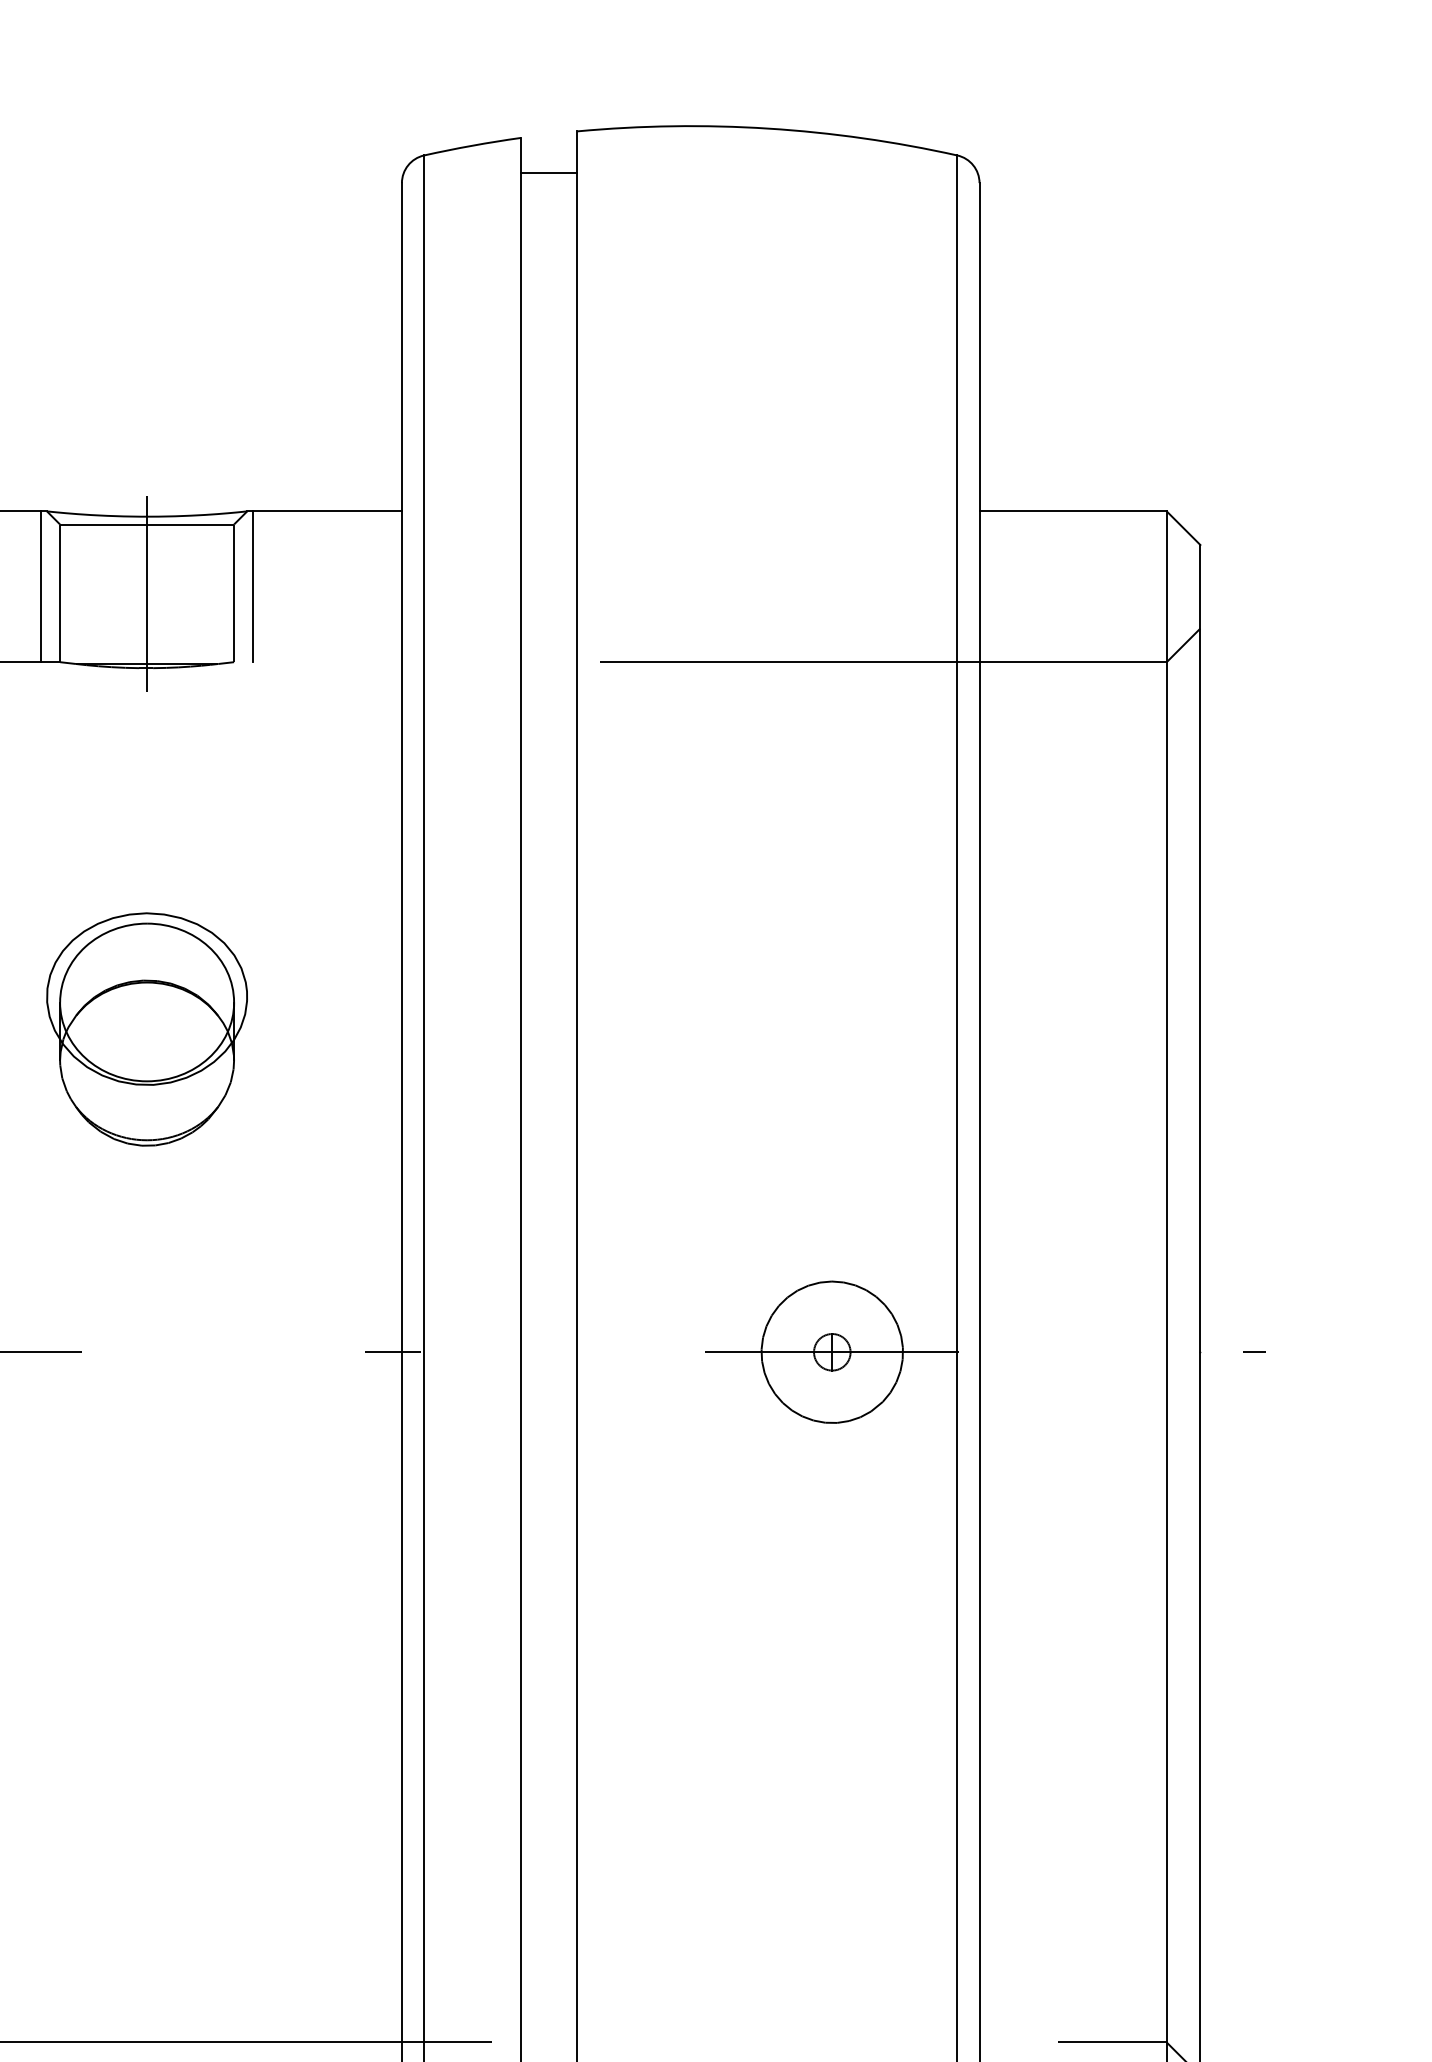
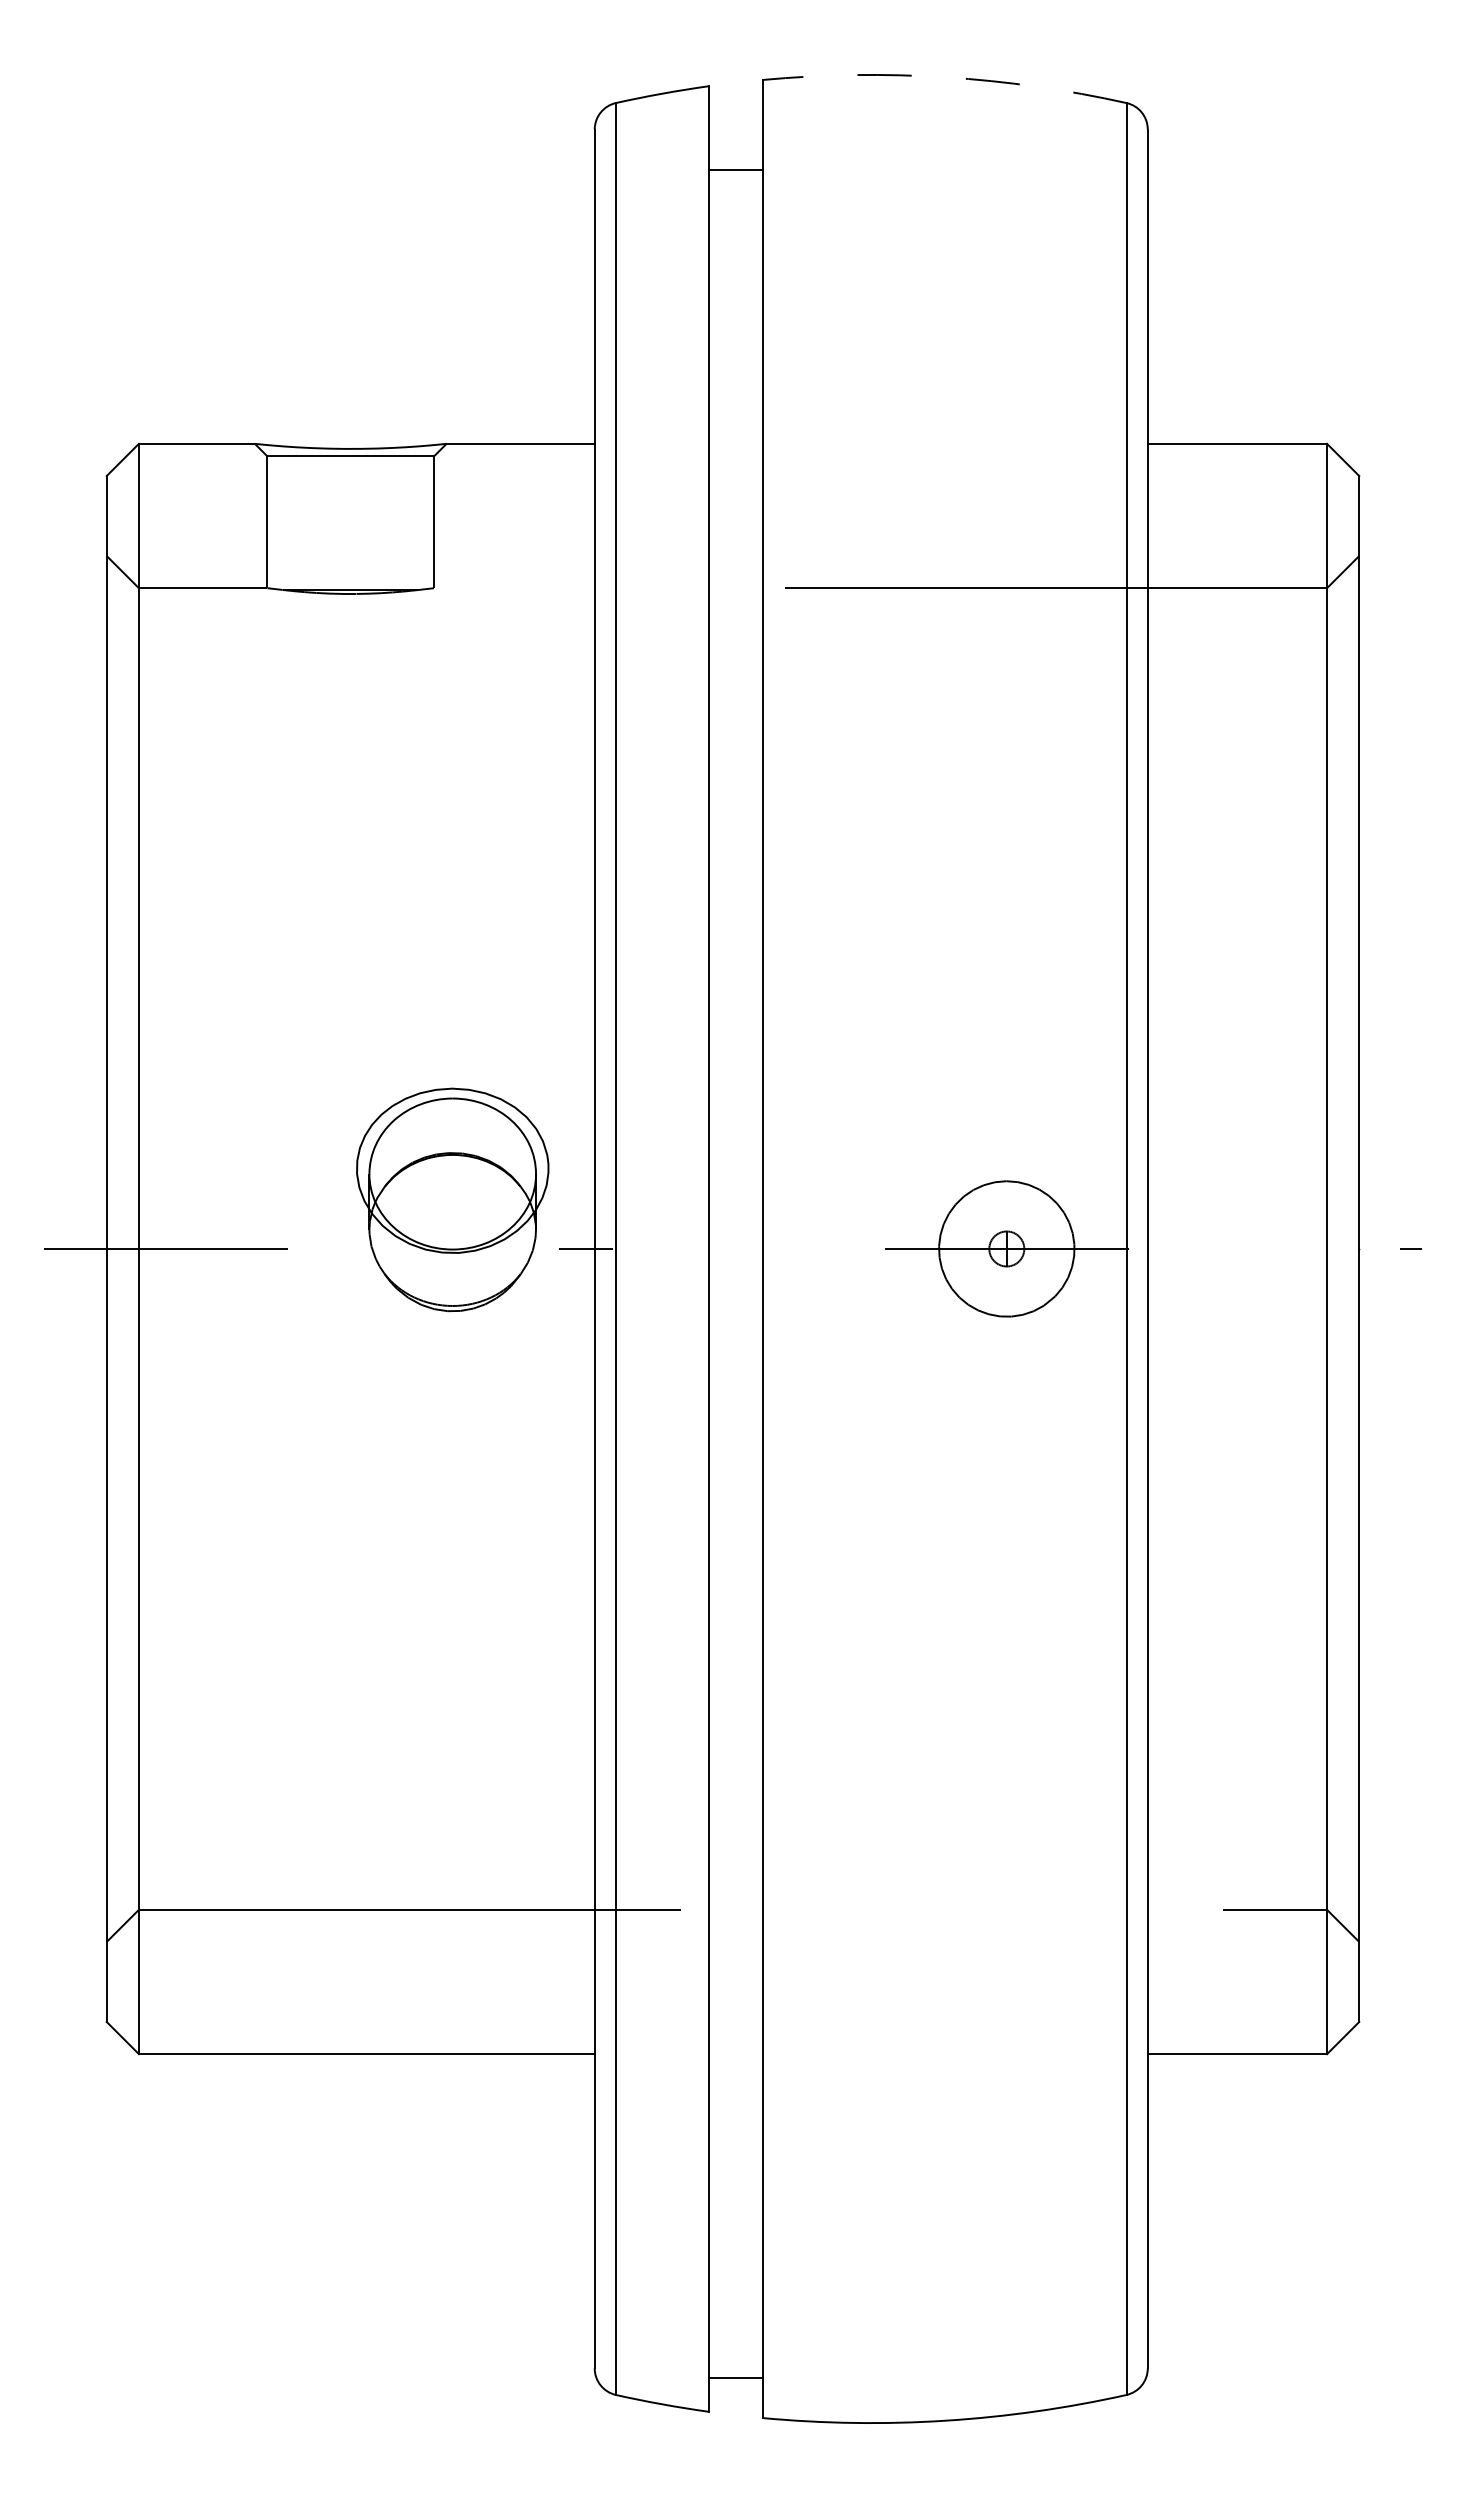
arc: (768, 128) -> (945, 77), solid -> dashed
line: (548, 173) -> (735, 170), moved
line: (41, 586) -> (249, 515), removed
line: (253, 586) -> (452, 515), removed
line: (146, 593) -> (350, 522), removed
part: (146, 1029) -> (452, 1199), moved

